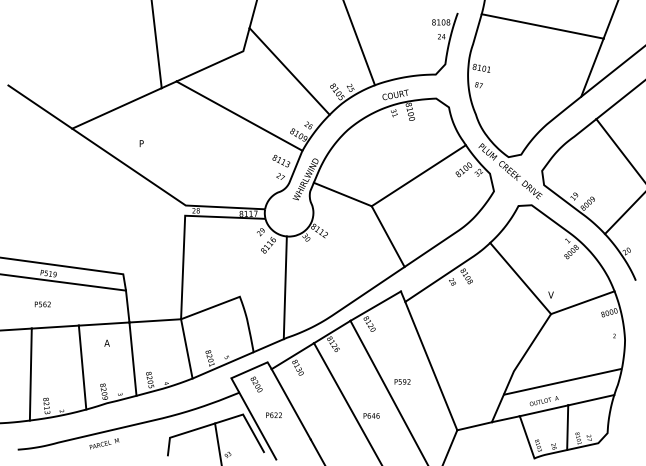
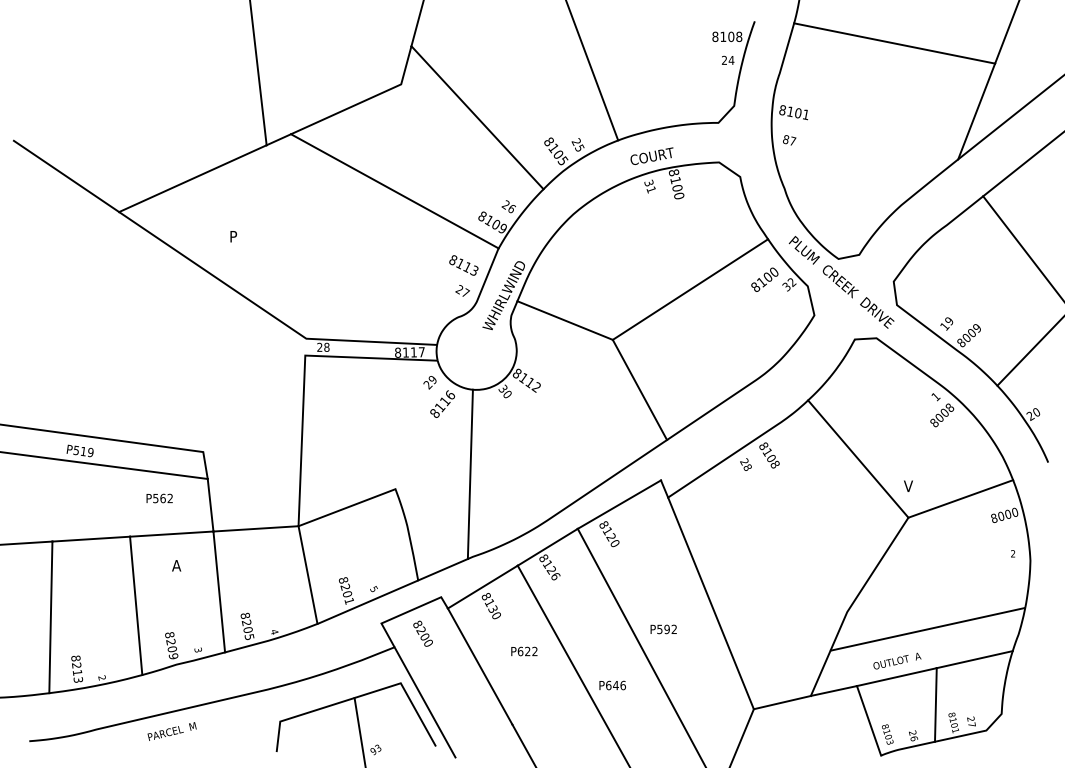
text: (42, 304) -> (159, 498), moved
text: (273, 414) -> (523, 650), moved

